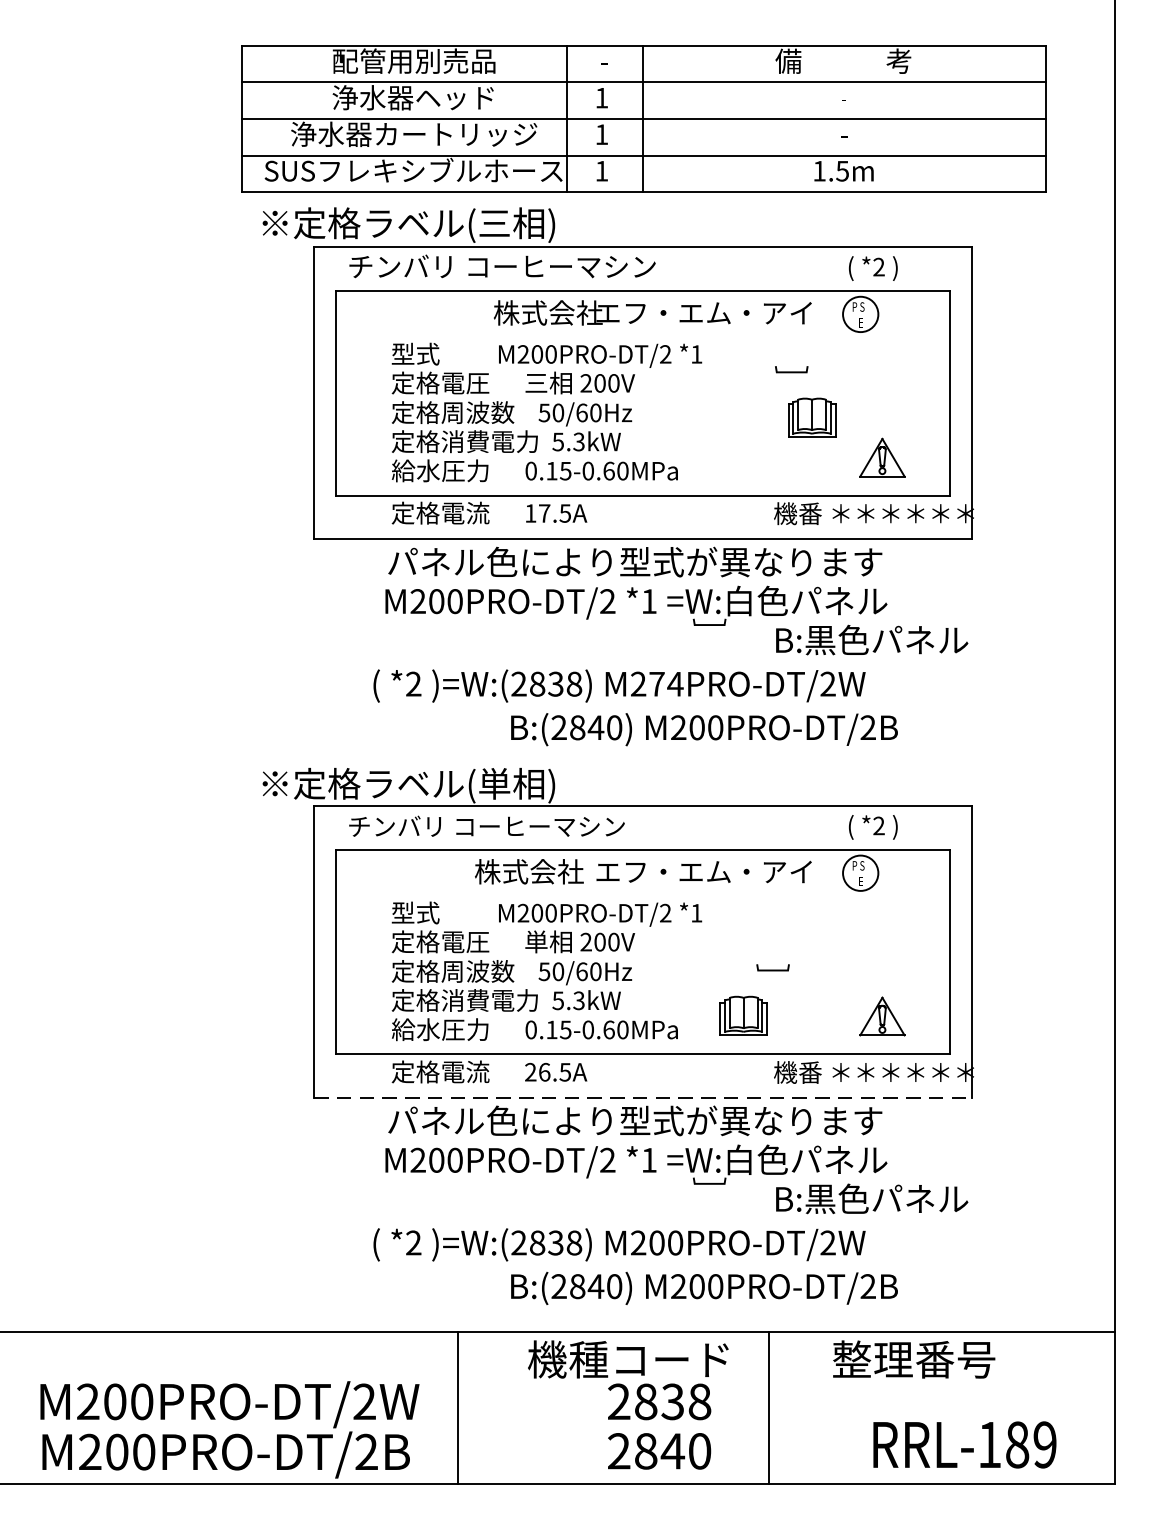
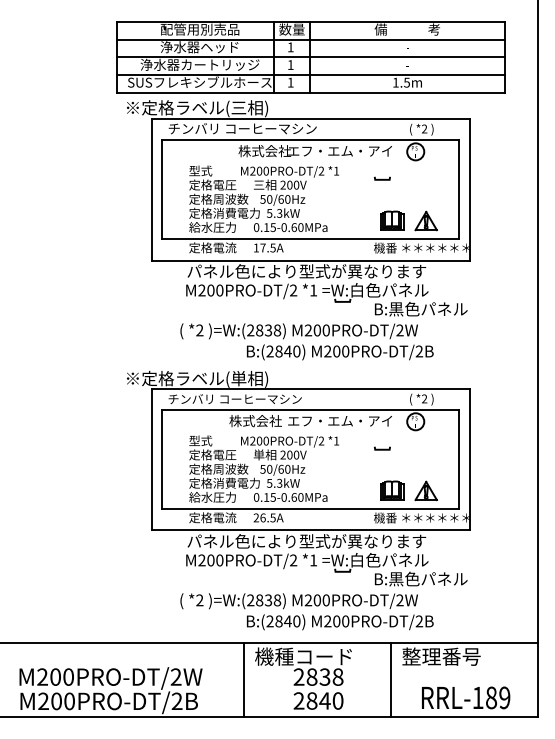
text: (603, 61) -> (291, 29), - -> 数量
part: (812, 417) -> (392, 220), moved
text: (665, 684) -> (321, 330), M274PRO-DT/2W -> M200PRO-DT/2W
line: (773, 967) -> (382, 448), moved
part: (744, 1015) -> (392, 490), moved
line: (642, 1098) -> (310, 530), dashed -> solid
line: (458, 1406) -> (244, 679), moved
line: (769, 1406) -> (391, 679), moved

